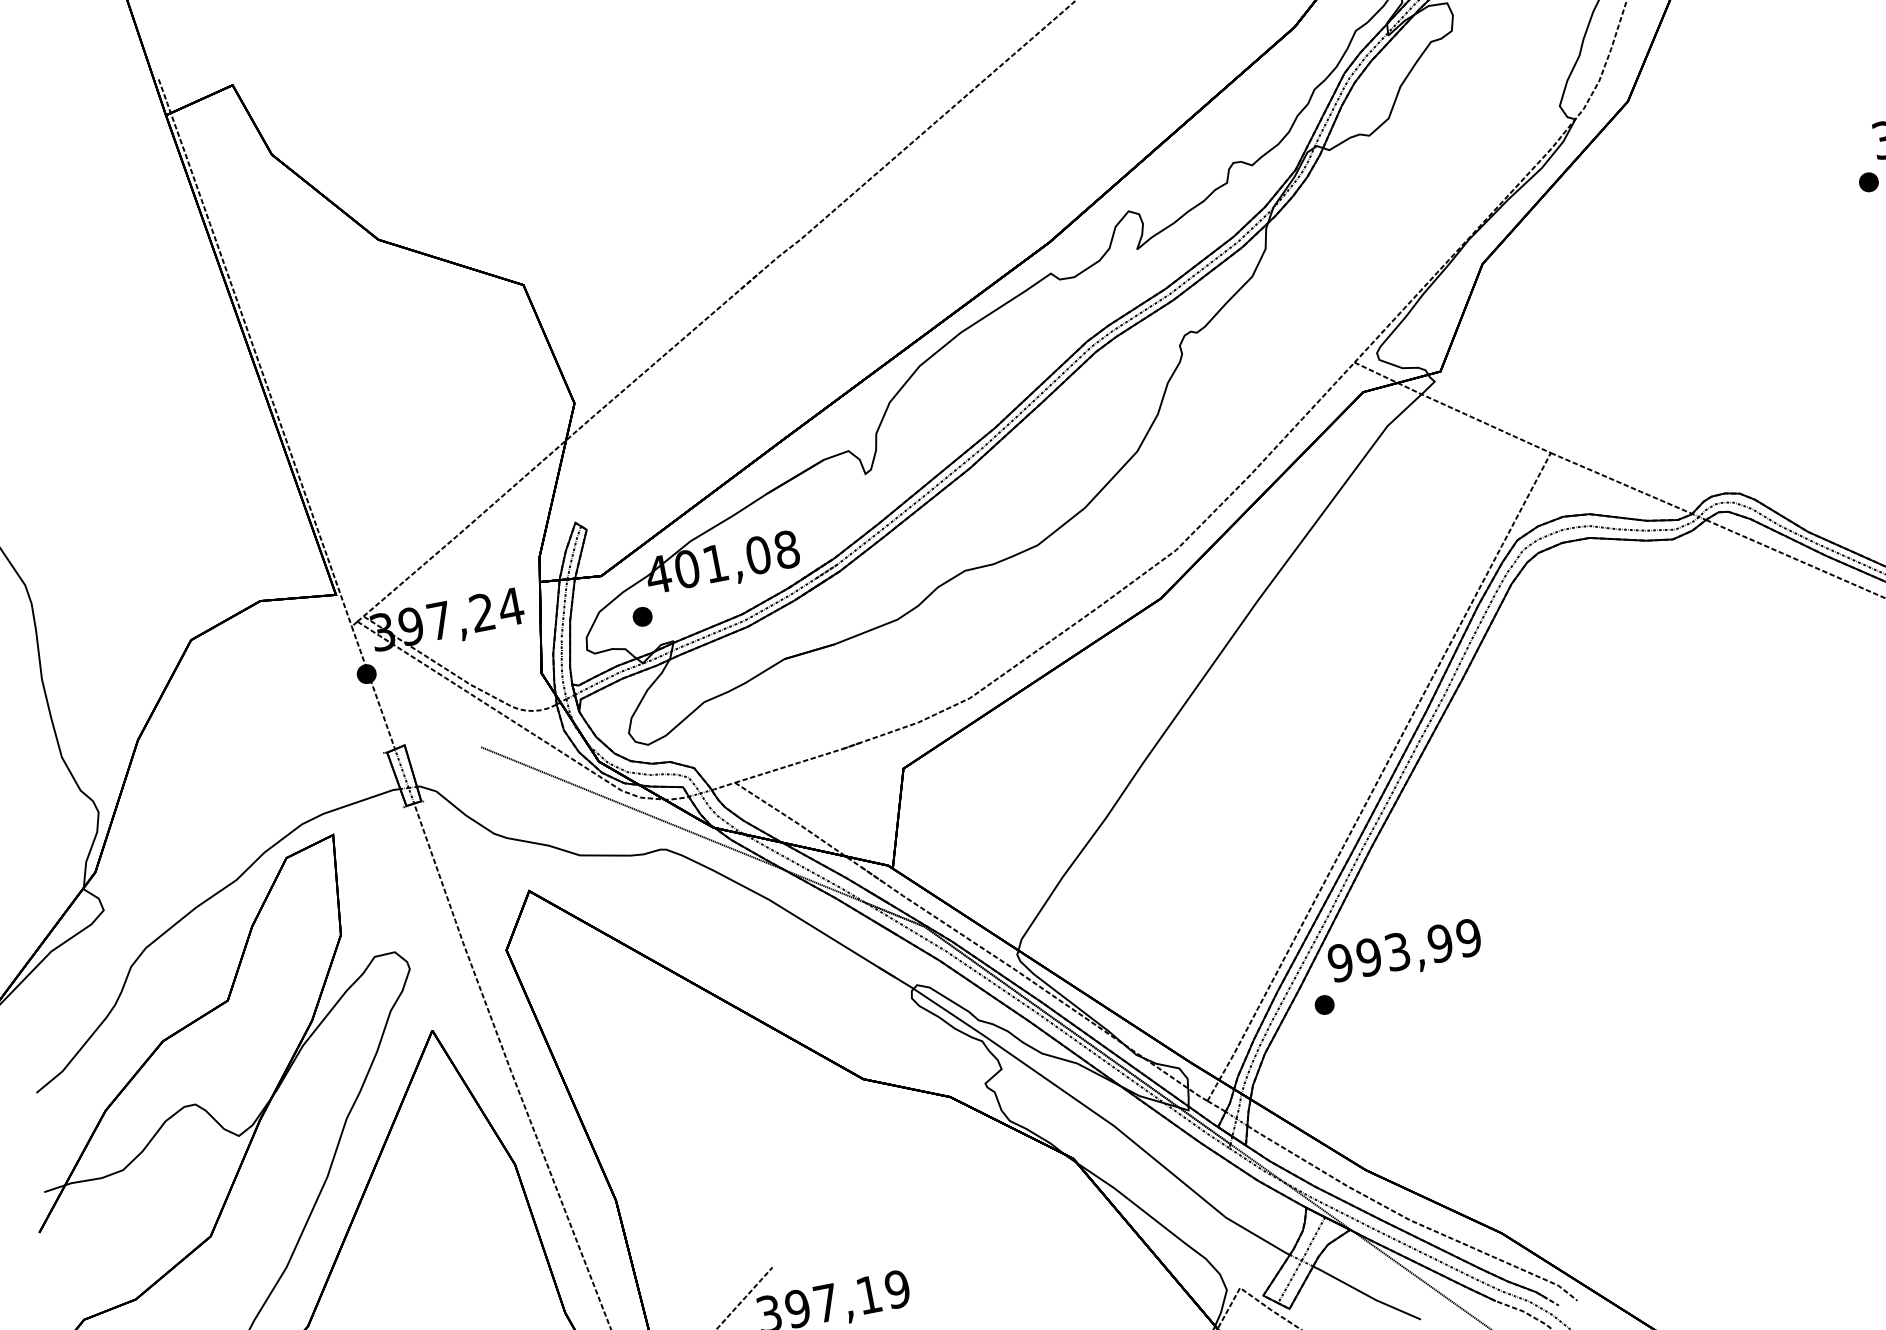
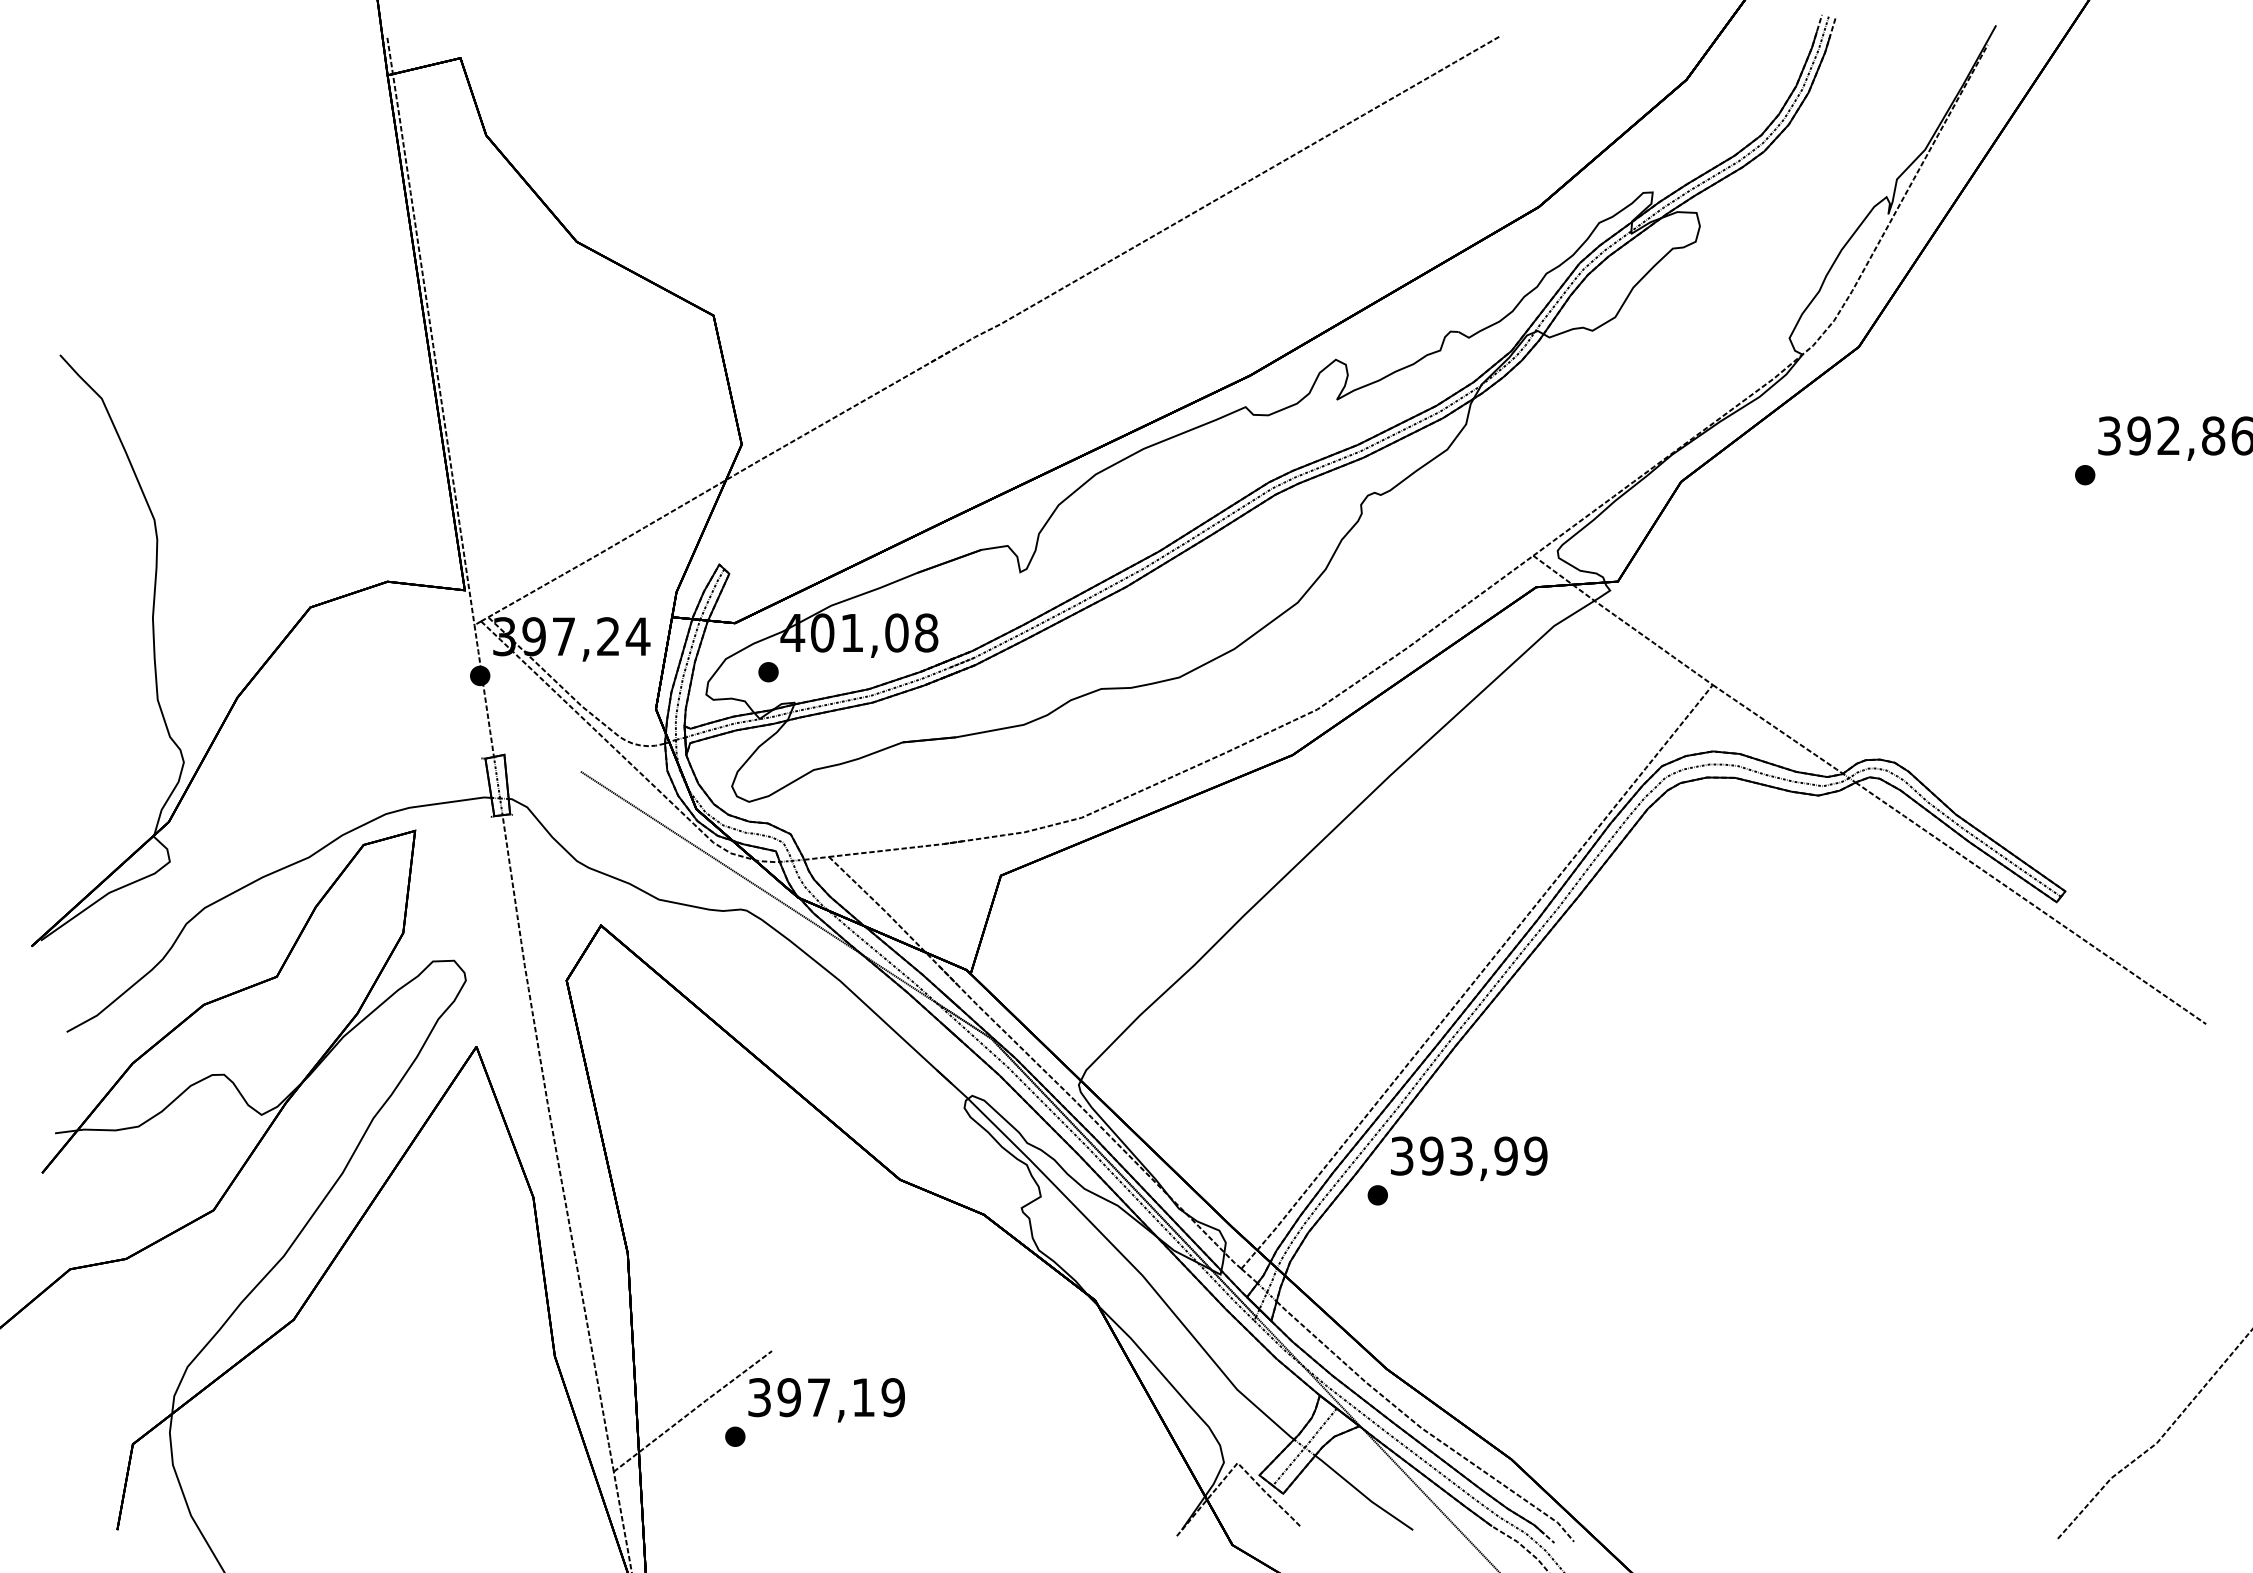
text: (1339, 962) -> (1401, 1155), 993,99 -> 393,99

